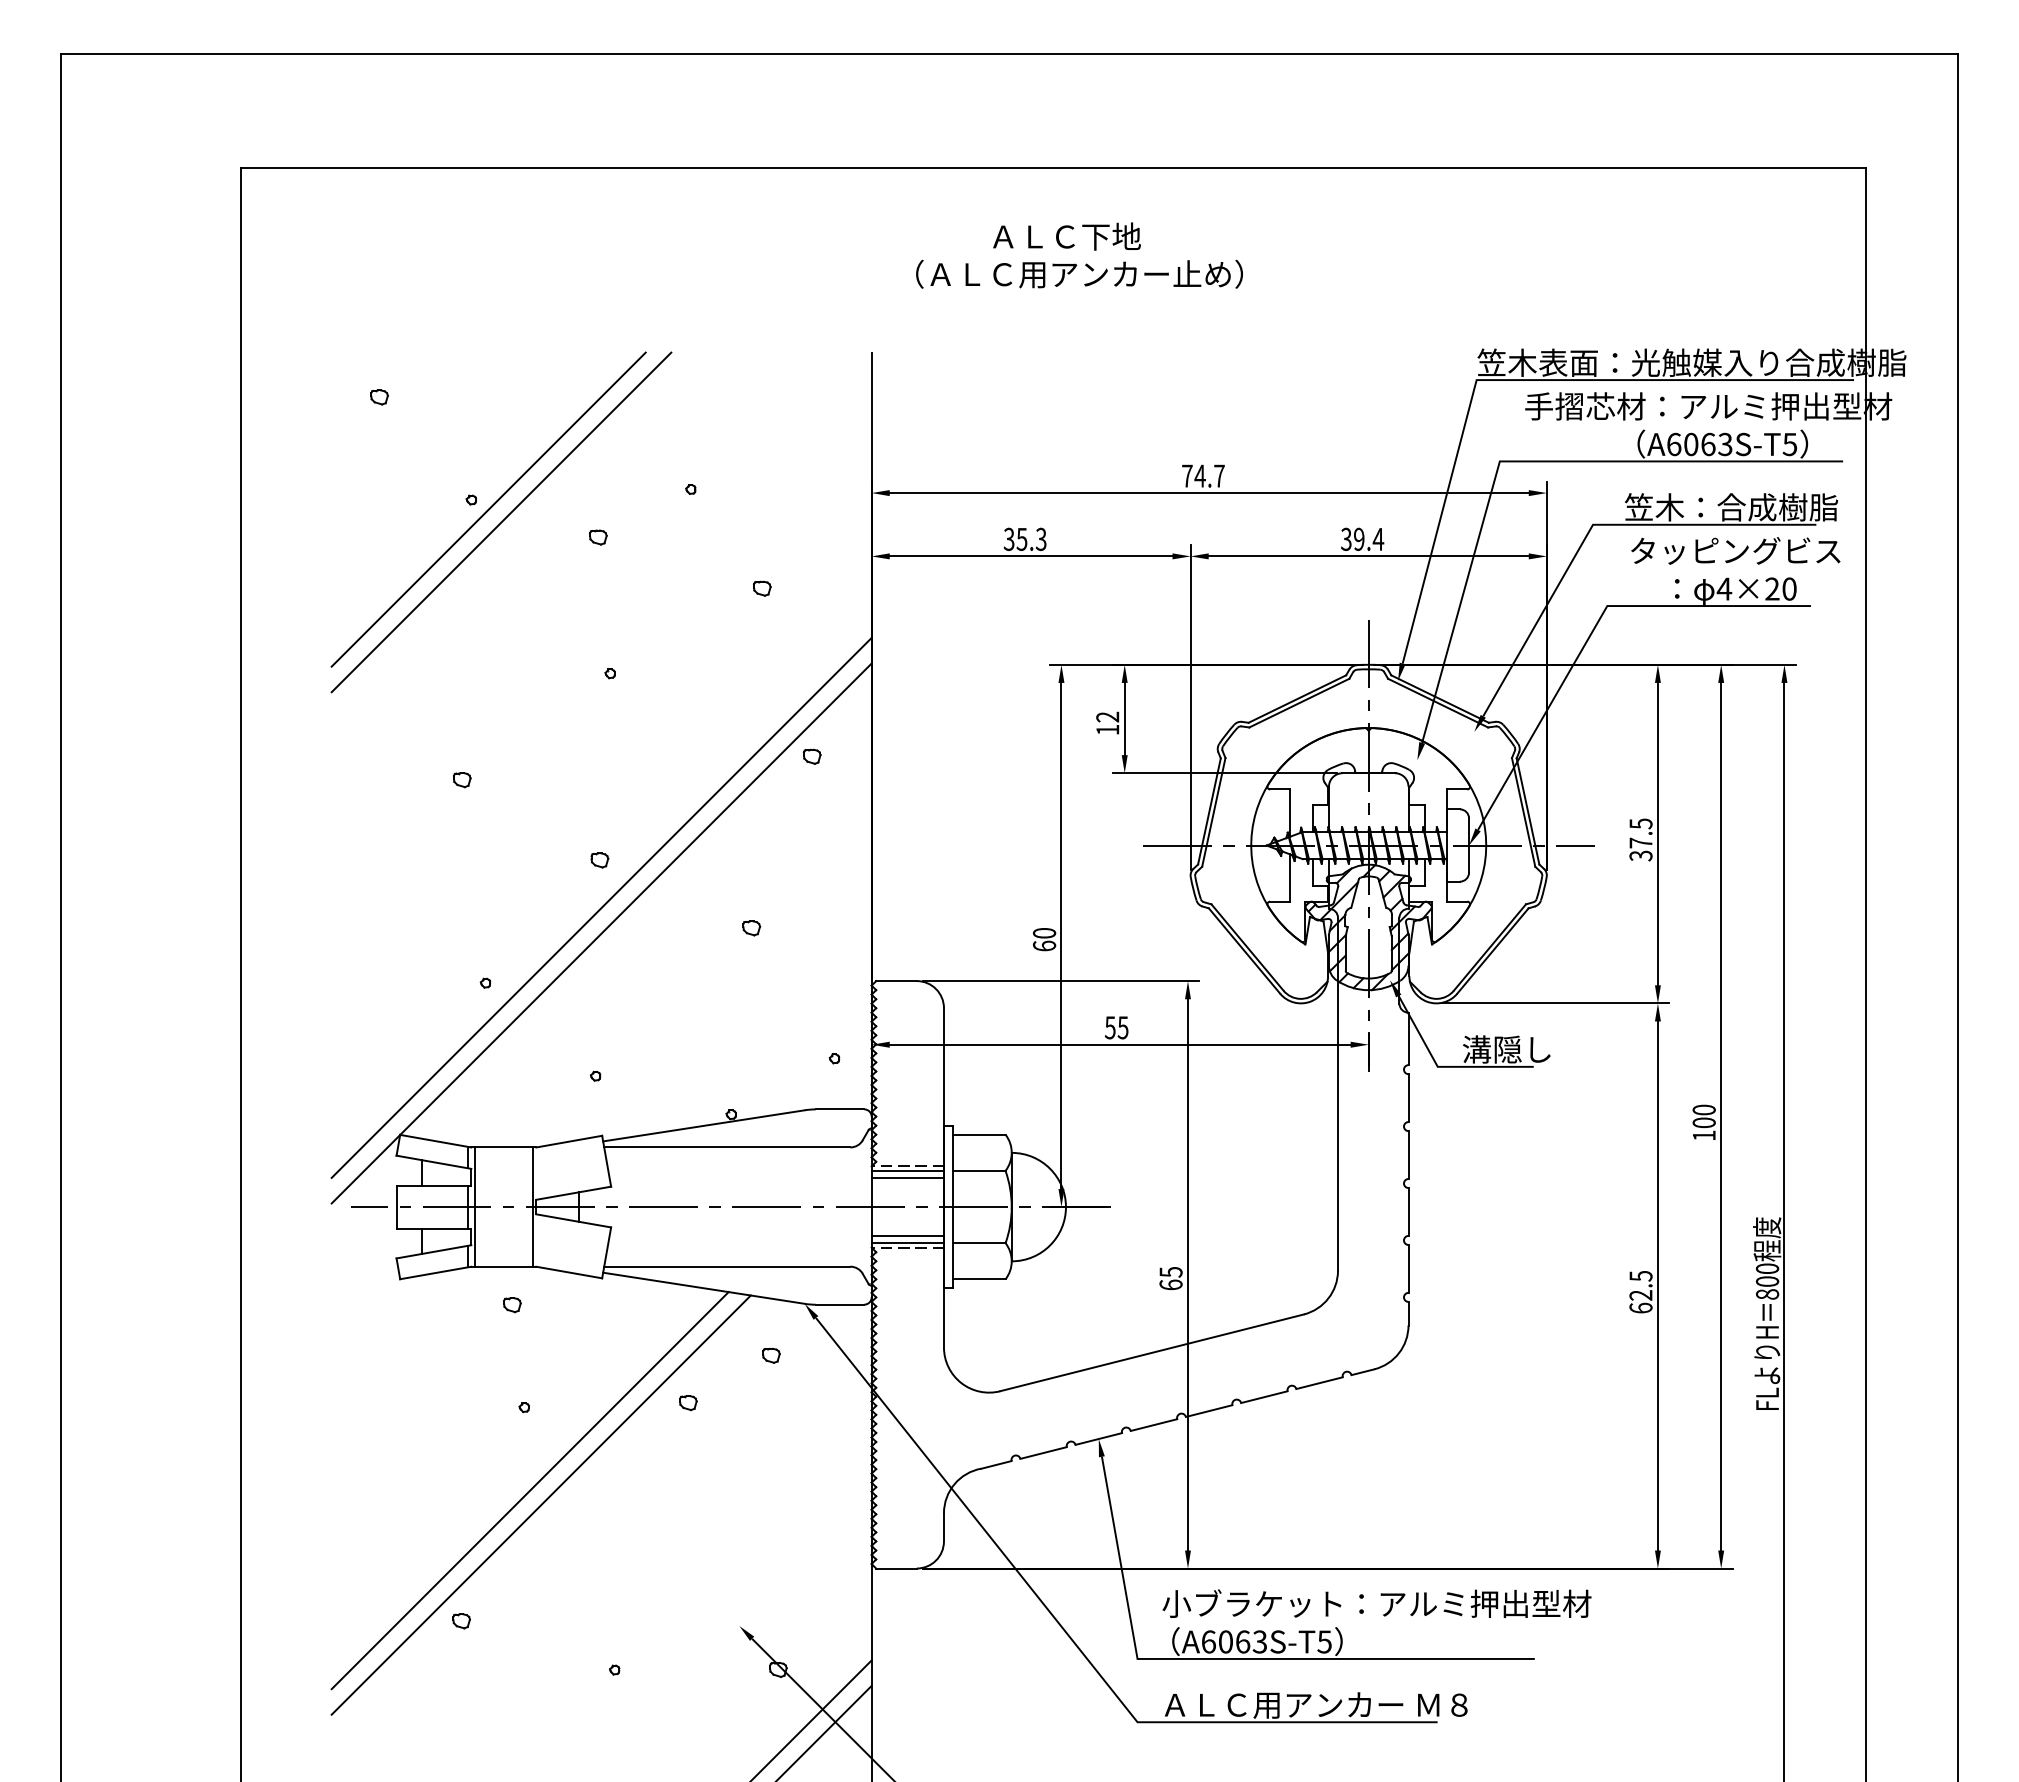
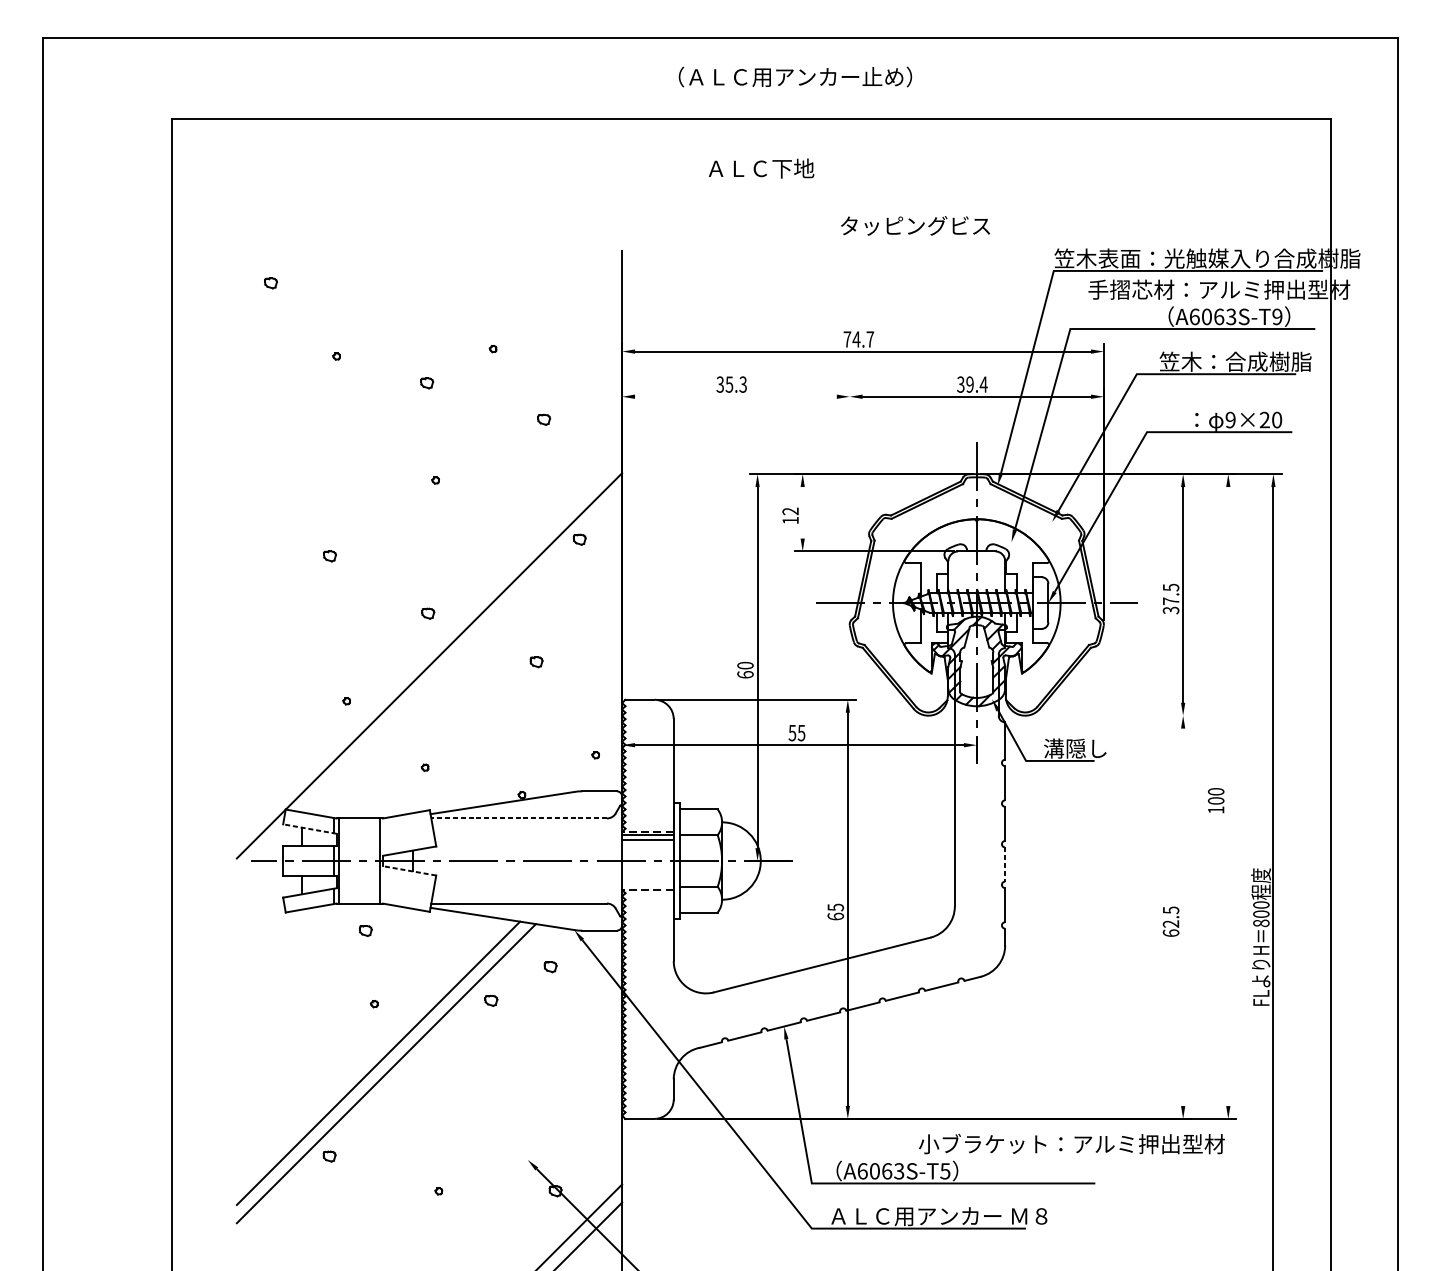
text: (1079, 273) -> (795, 76), moved
text: (1789, 444) -> (1277, 316), A6063S-T5 -> A6063S-T9
line: (488, 509) -> (348, 363), removed
line: (501, 522) -> (358, 372), removed
text: (1735, 550) -> (915, 225), moved
line: (1030, 556) -> (735, 396), removed
text: (1724, 588) -> (1230, 419), 4×20 -> 9×20
line: (1190, 707) -> (849, 504), removed
line: (1124, 718) -> (802, 512), removed
line: (601, 907) -> (429, 647), removed
line: (1555, 1003) -> (1110, 715), removed
line: (1721, 1116) -> (1228, 796), removed
line: (726, 1147) -> (518, 818), solid -> dashed
line: (433, 1162) -> (309, 829), solid -> dashed
line: (1408, 1211) -> (1005, 864), solid -> dashed
line: (573, 1220) -> (409, 870), solid -> dashed
line: (907, 1235) -> (647, 881), removed
line: (907, 1243) -> (647, 887), removed
line: (1657, 1285) -> (1182, 916), removed
text: (1376, 1603) -> (1071, 1143), moved

